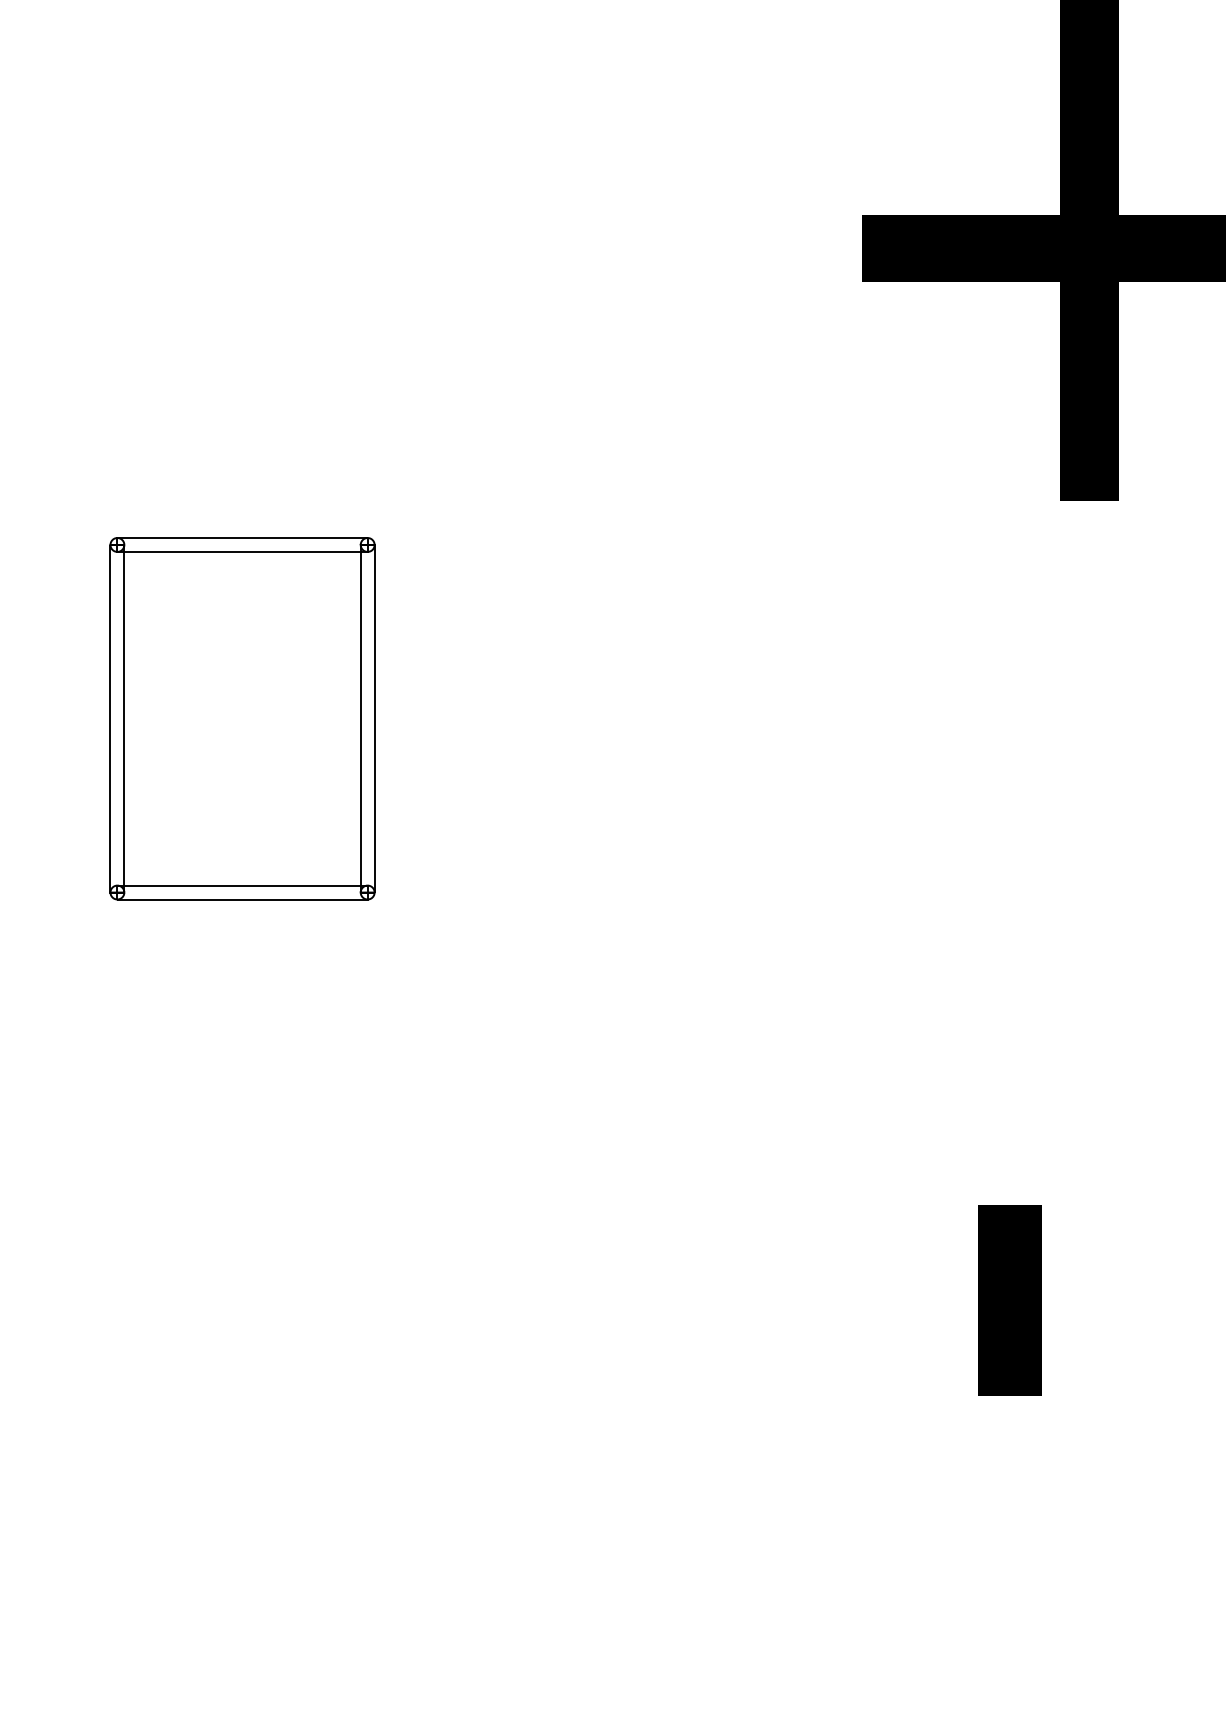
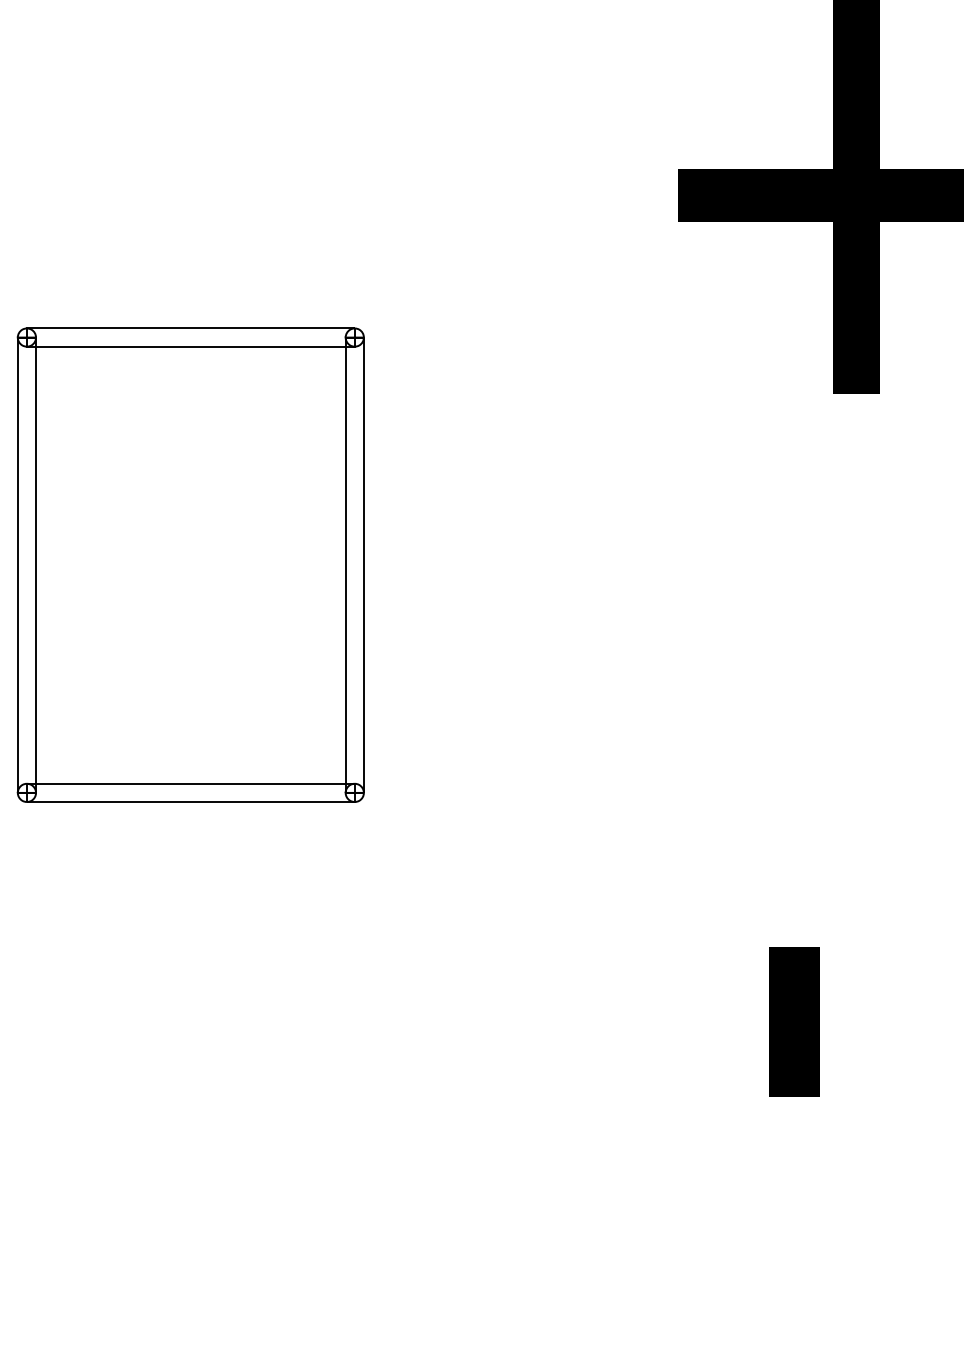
part: (242, 718) -> (190, 564), size x1.67

